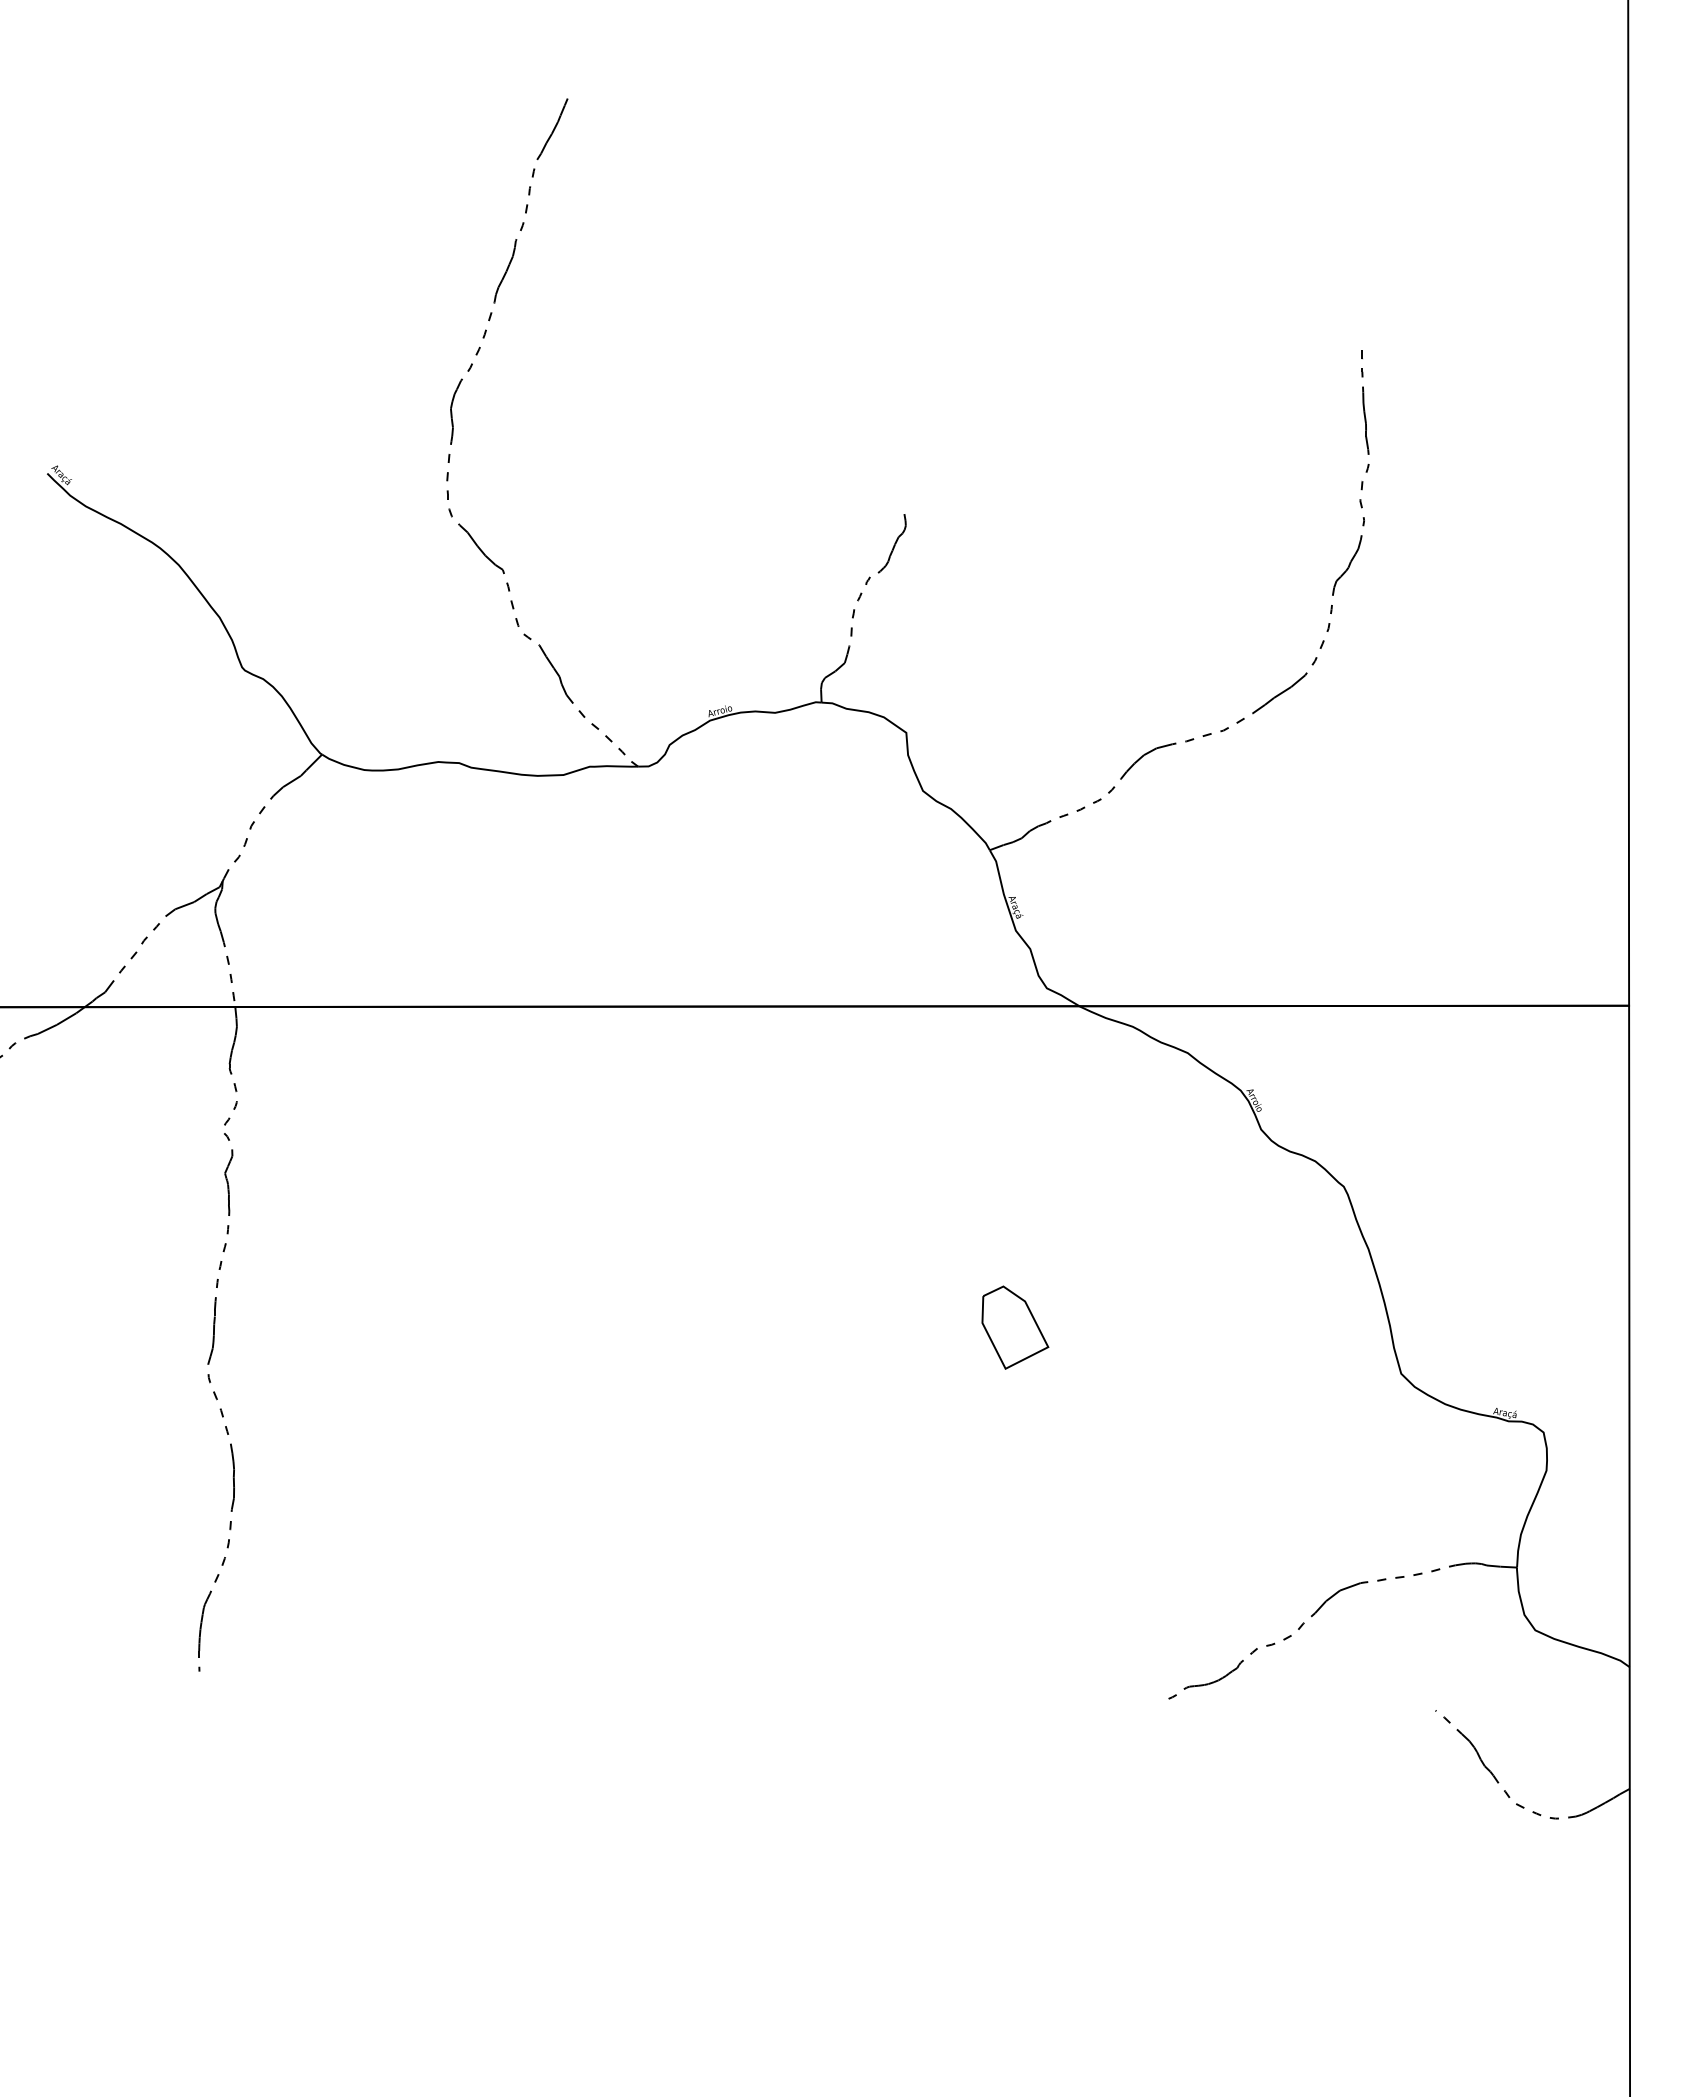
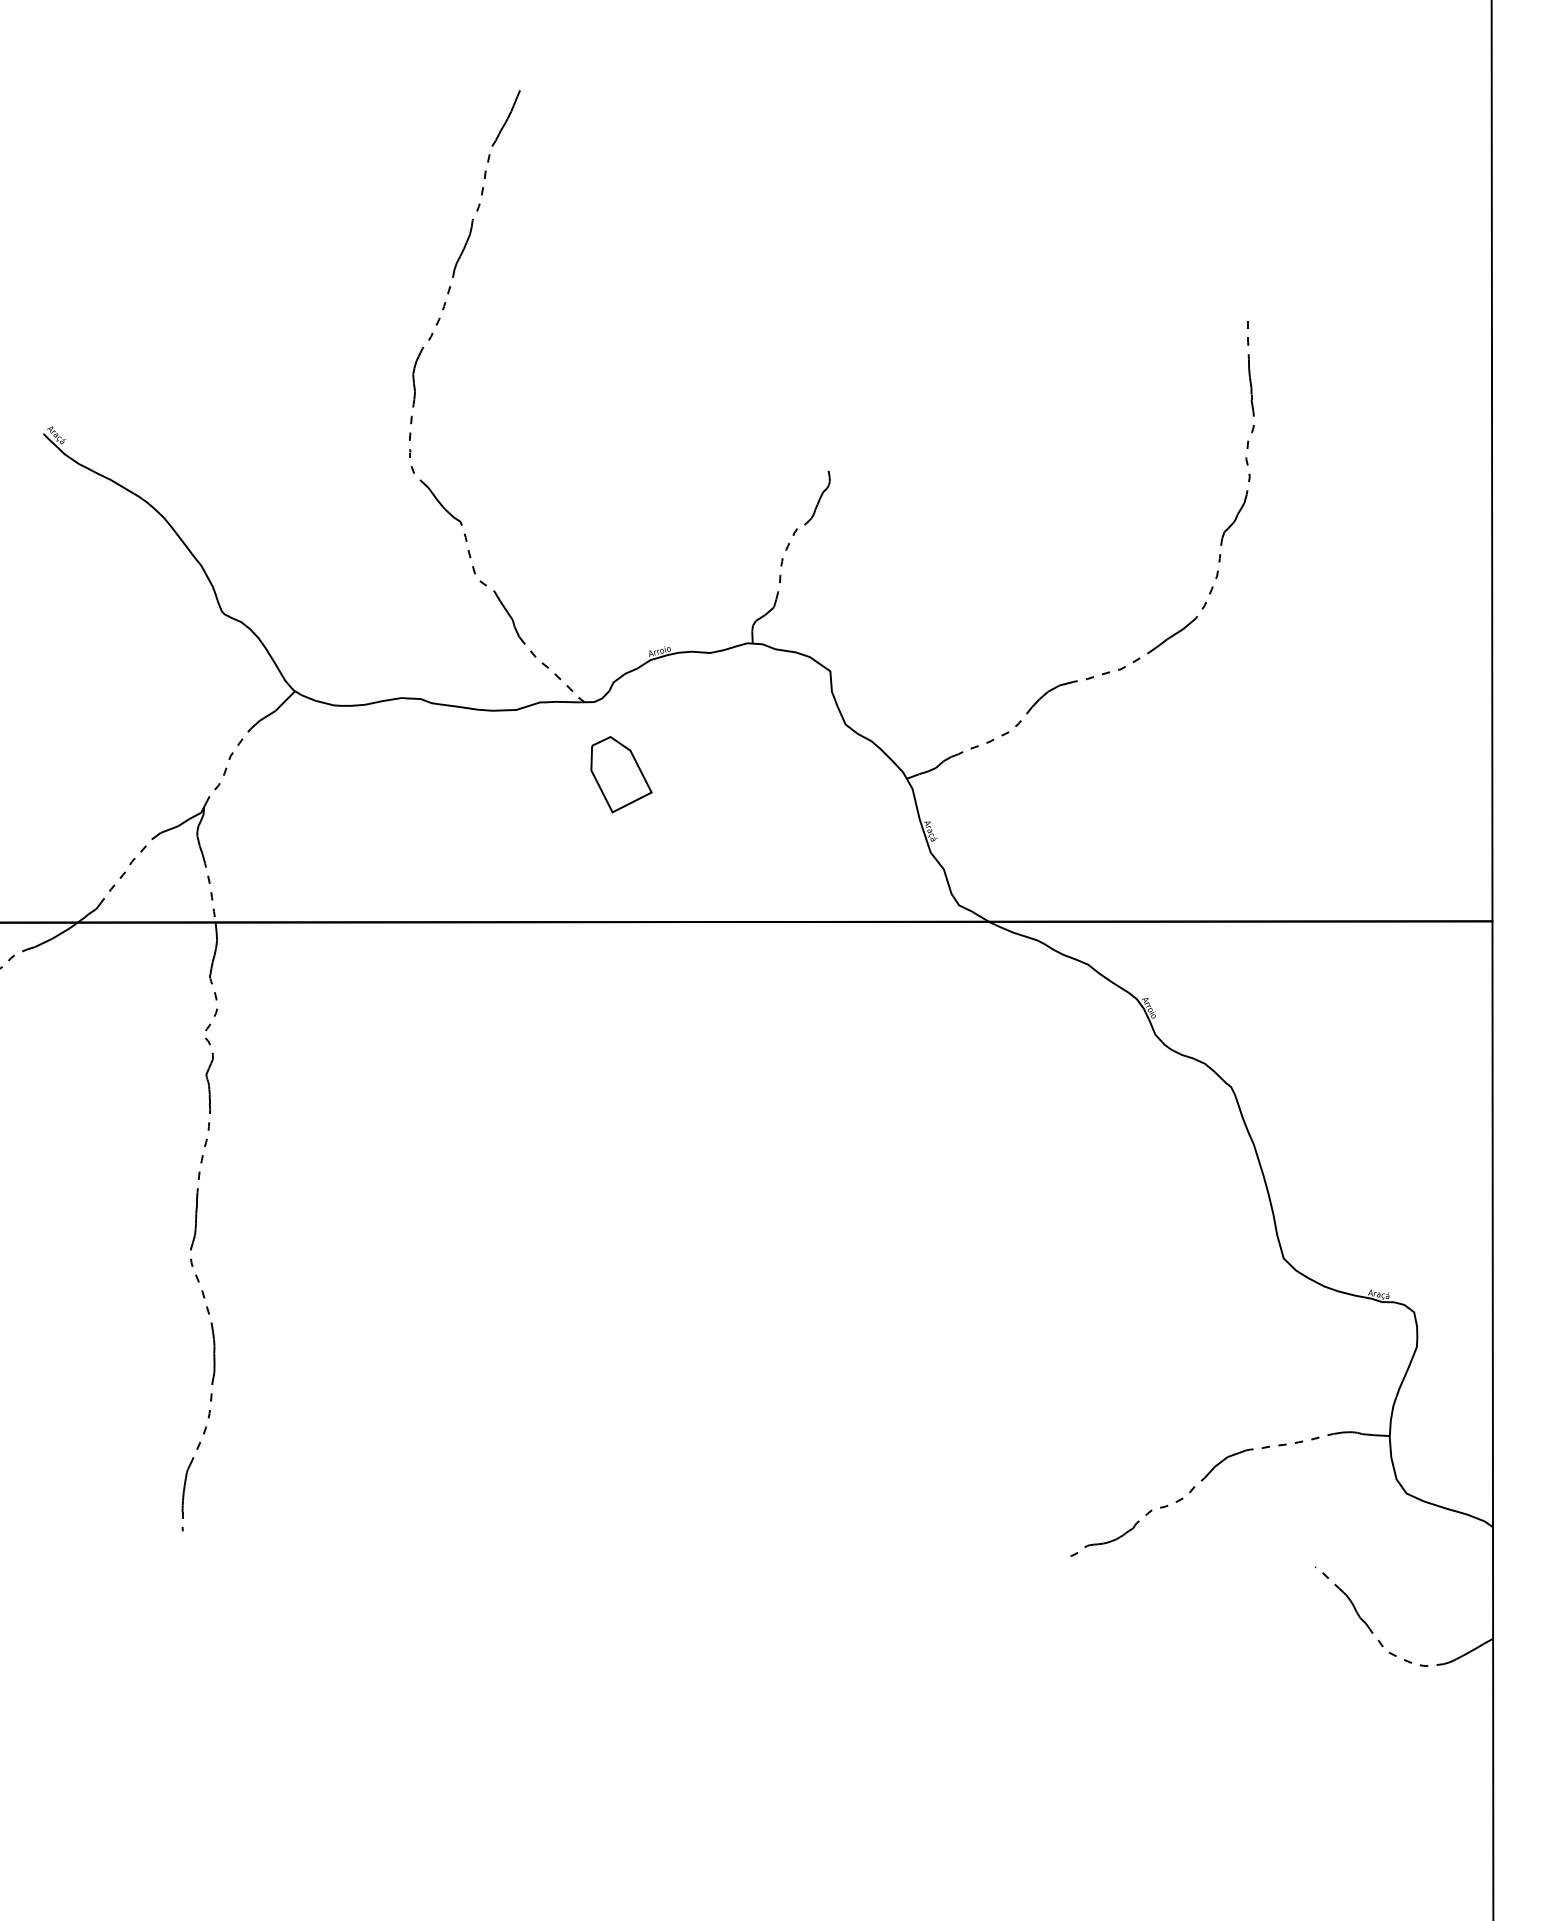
part: (1015, 1327) -> (621, 774), moved

